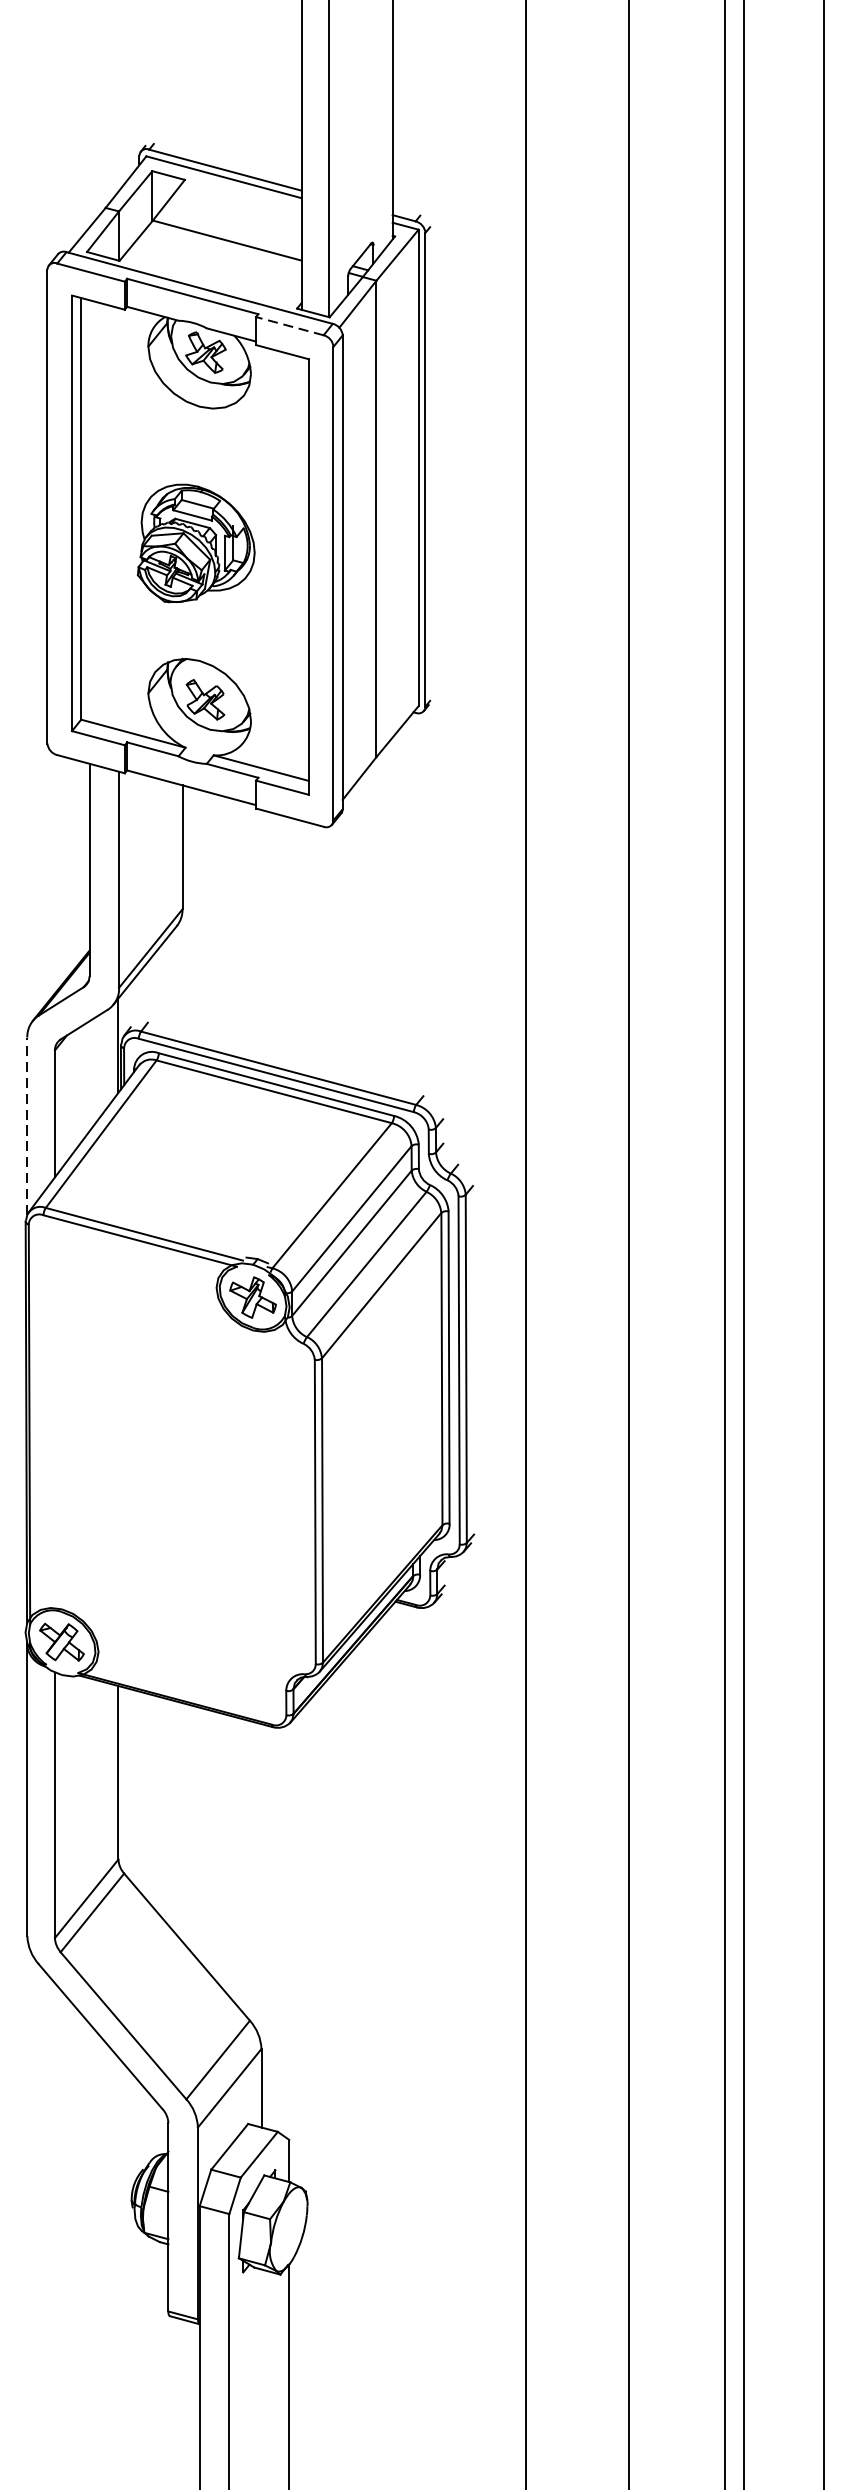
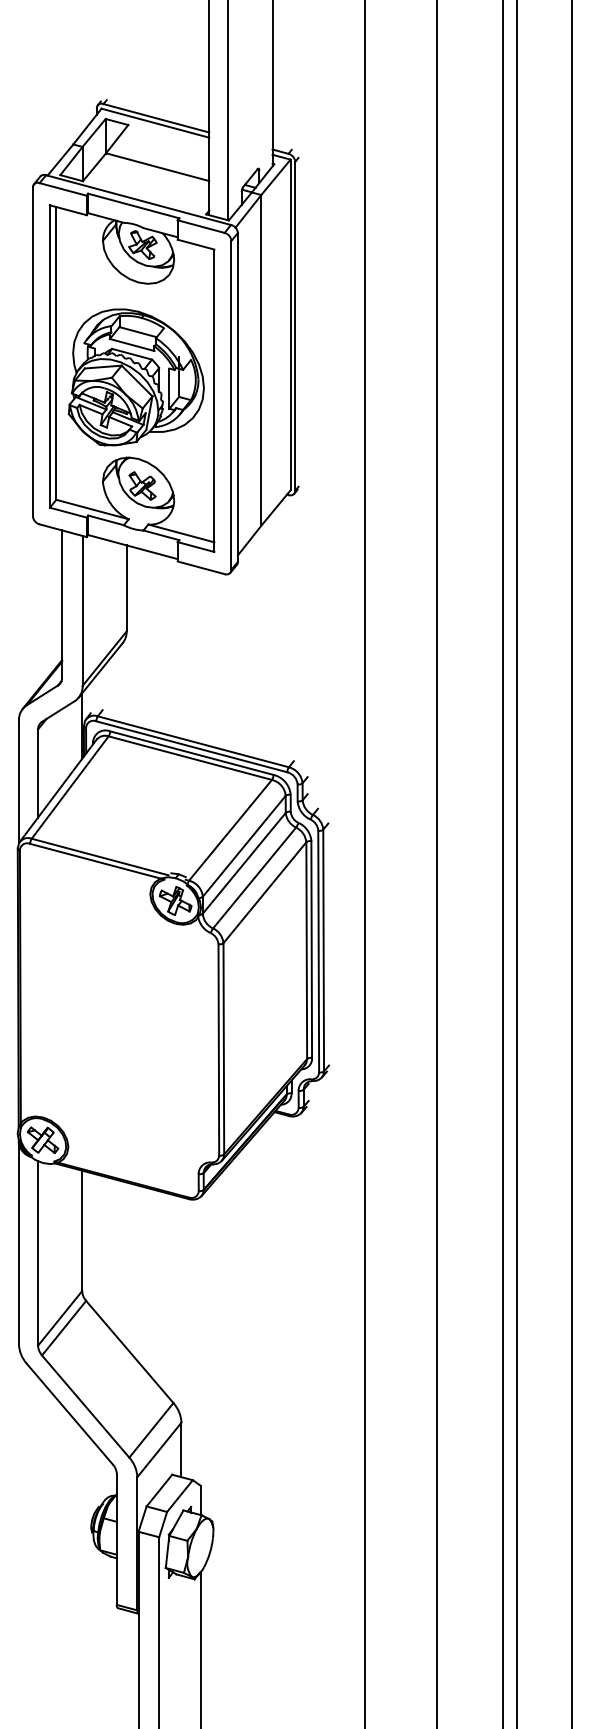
line: (288, 326) -> (200, 226), dashed -> solid
part: (195, 543) -> (135, 377), size x1.67
line: (26, 1125) -> (18, 781), dashed -> solid

